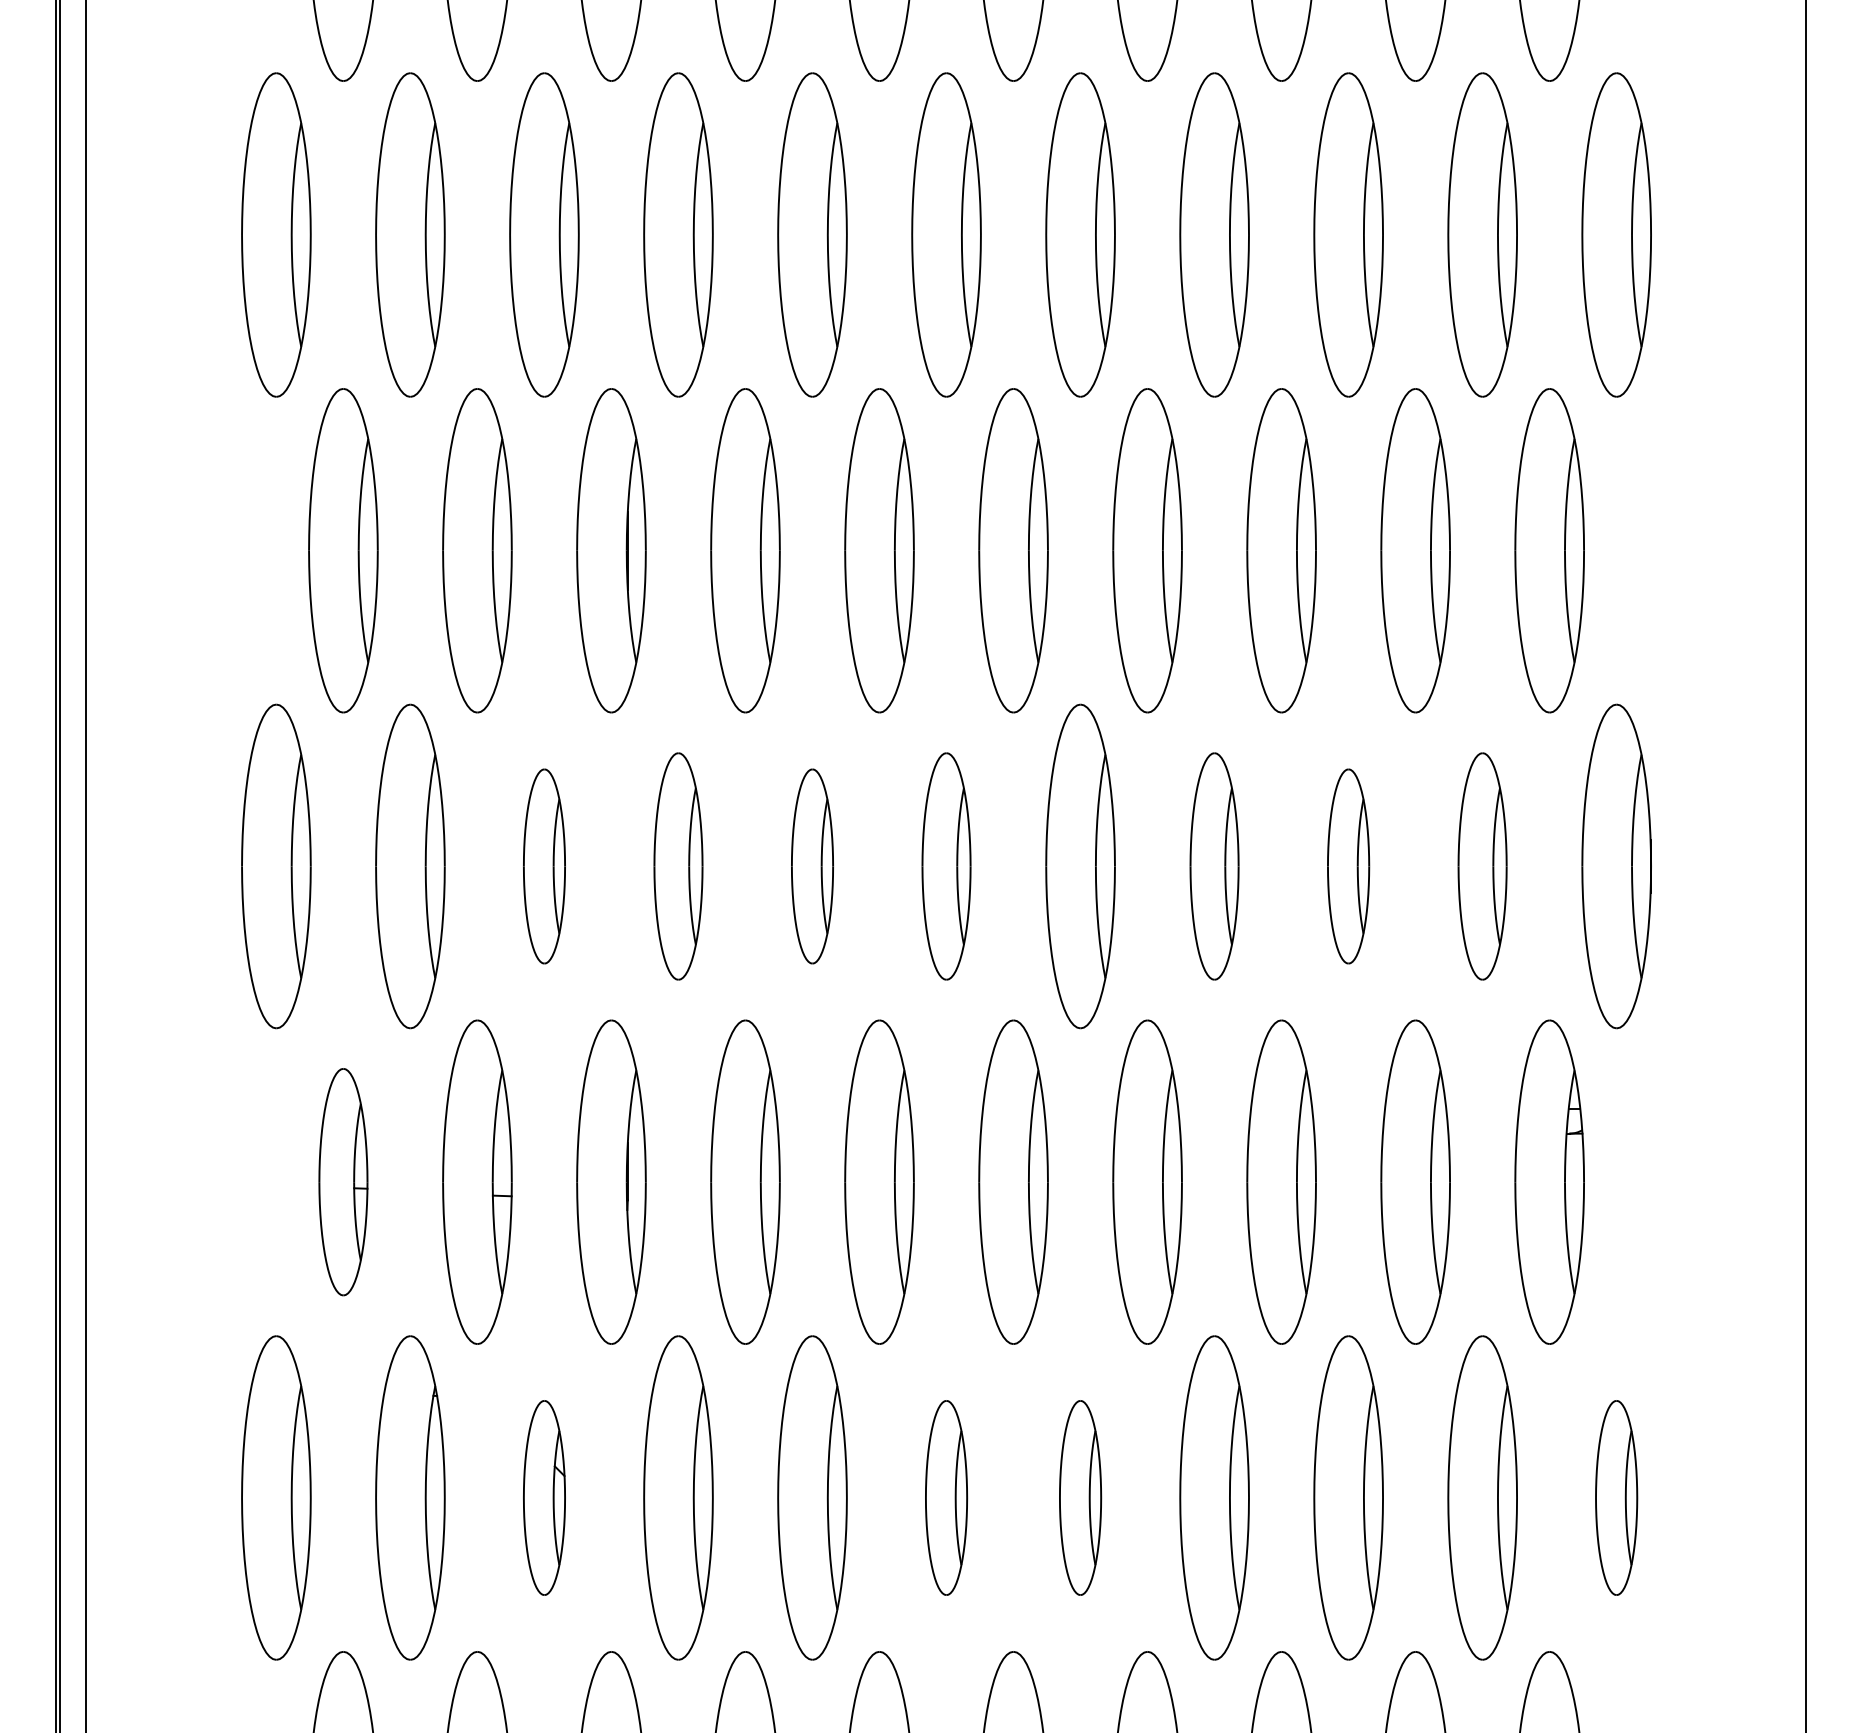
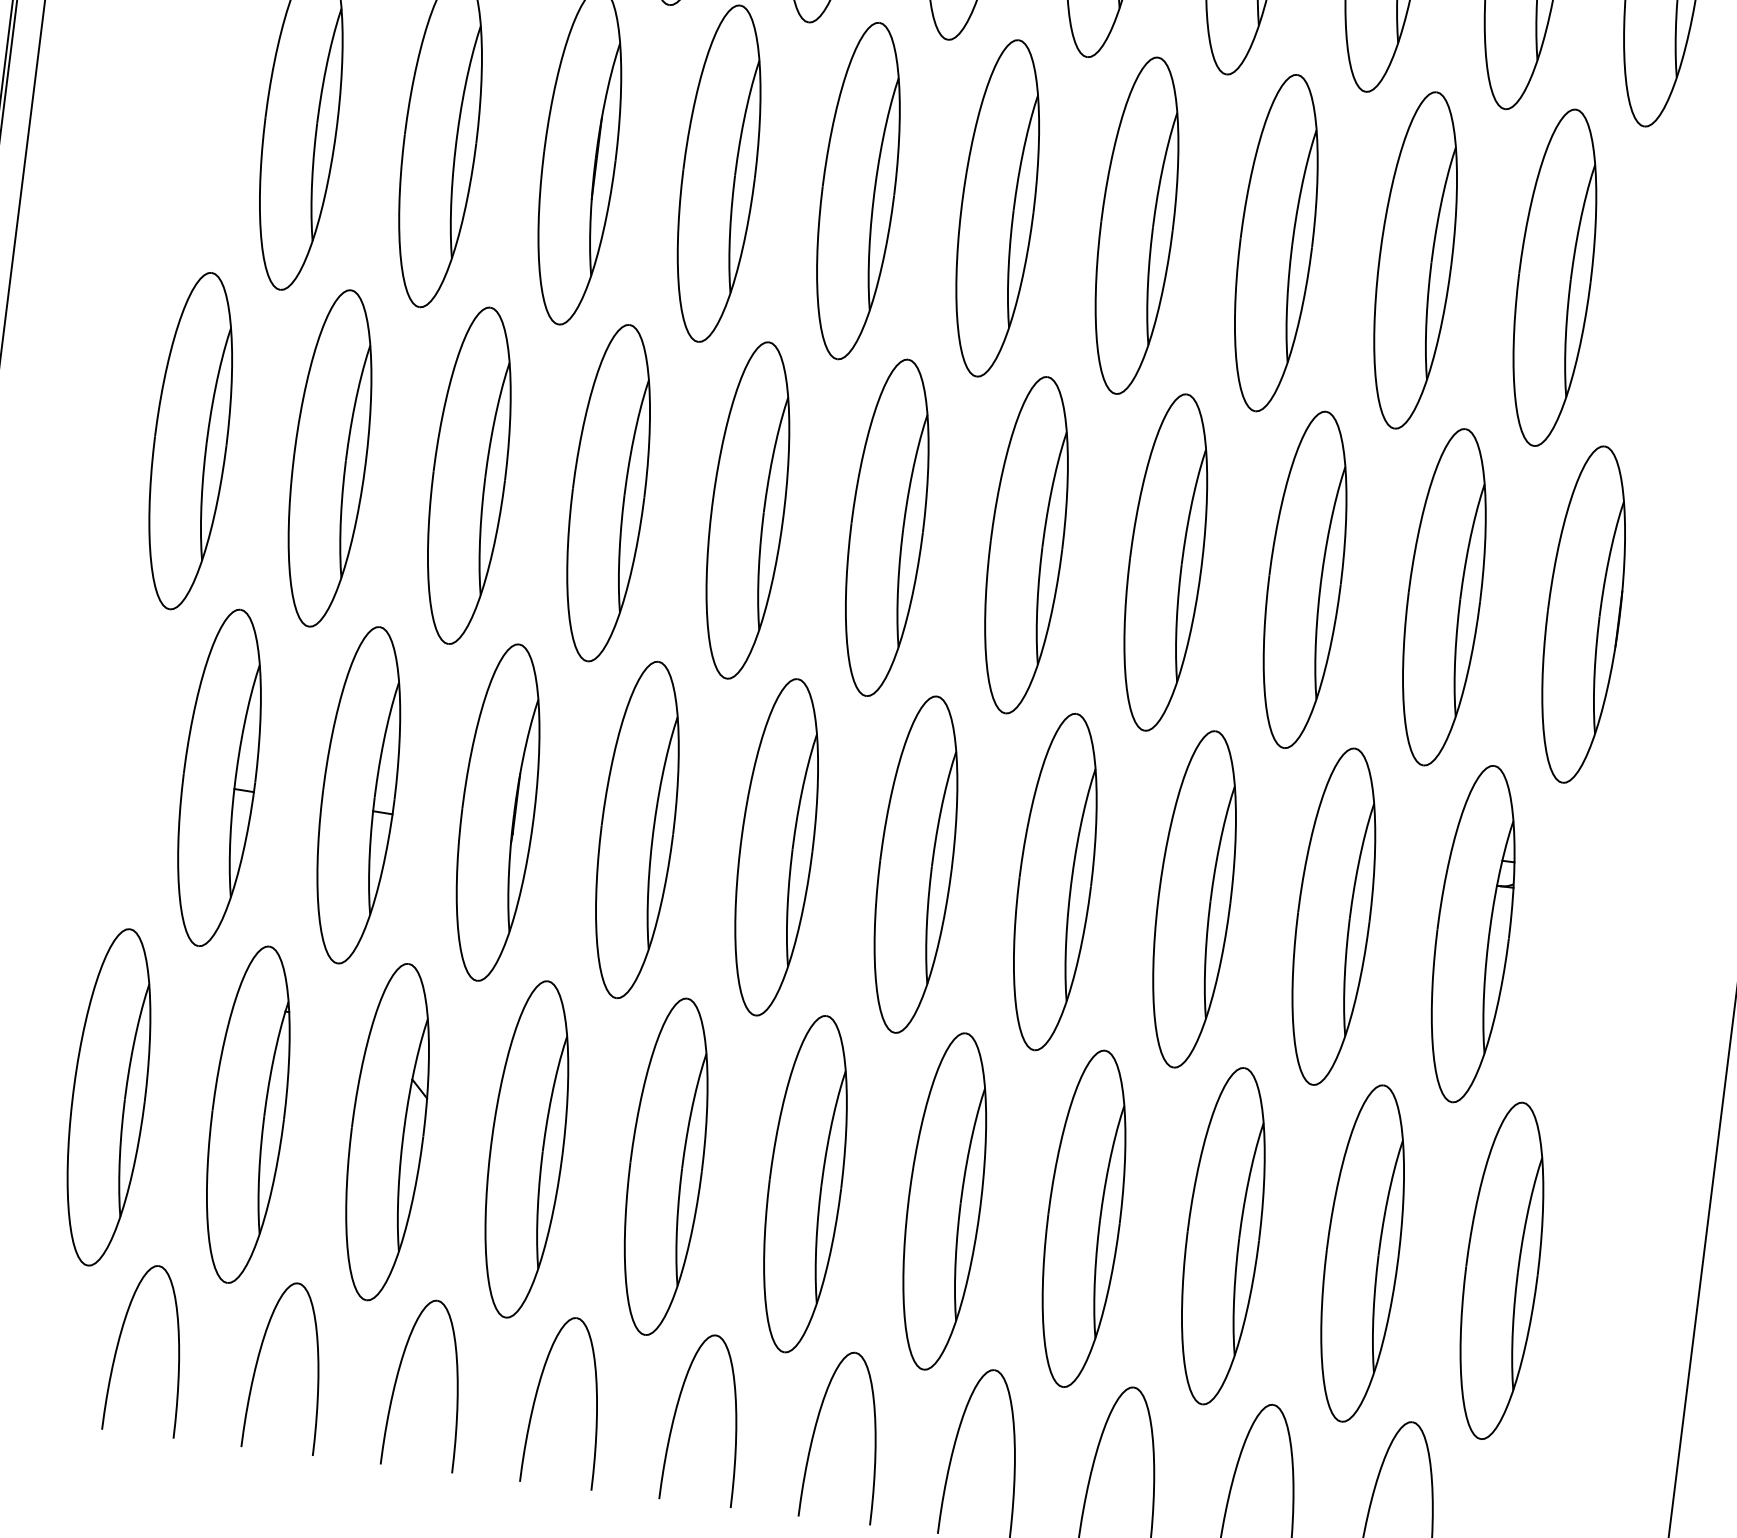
part: (544, 866) -> (469, 475), size x1.67
part: (678, 866) -> (608, 493), size x1.43
part: (812, 866) -> (747, 510), size x1.67
part: (946, 866) -> (887, 527), size x1.43
part: (1214, 866) -> (1165, 562), size x1.43
part: (1348, 866) -> (1304, 579), size x1.67
part: (1482, 866) -> (1444, 597), size x1.43
part: (343, 1181) -> (219, 777), size x1.43
part: (544, 1497) -> (387, 1131), size x1.67
part: (946, 1497) -> (805, 1183), size x1.67
part: (1080, 1497) -> (944, 1201), size x1.67
part: (1616, 1497) -> (1501, 1270), size x1.67

